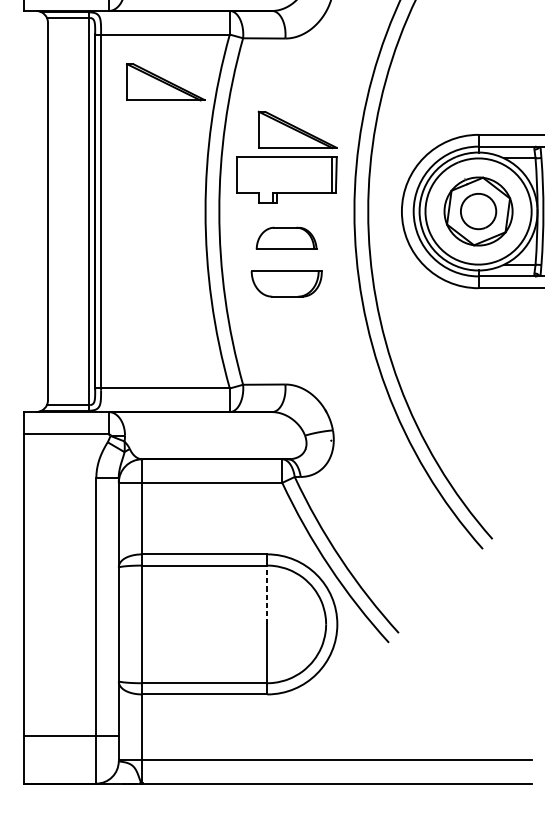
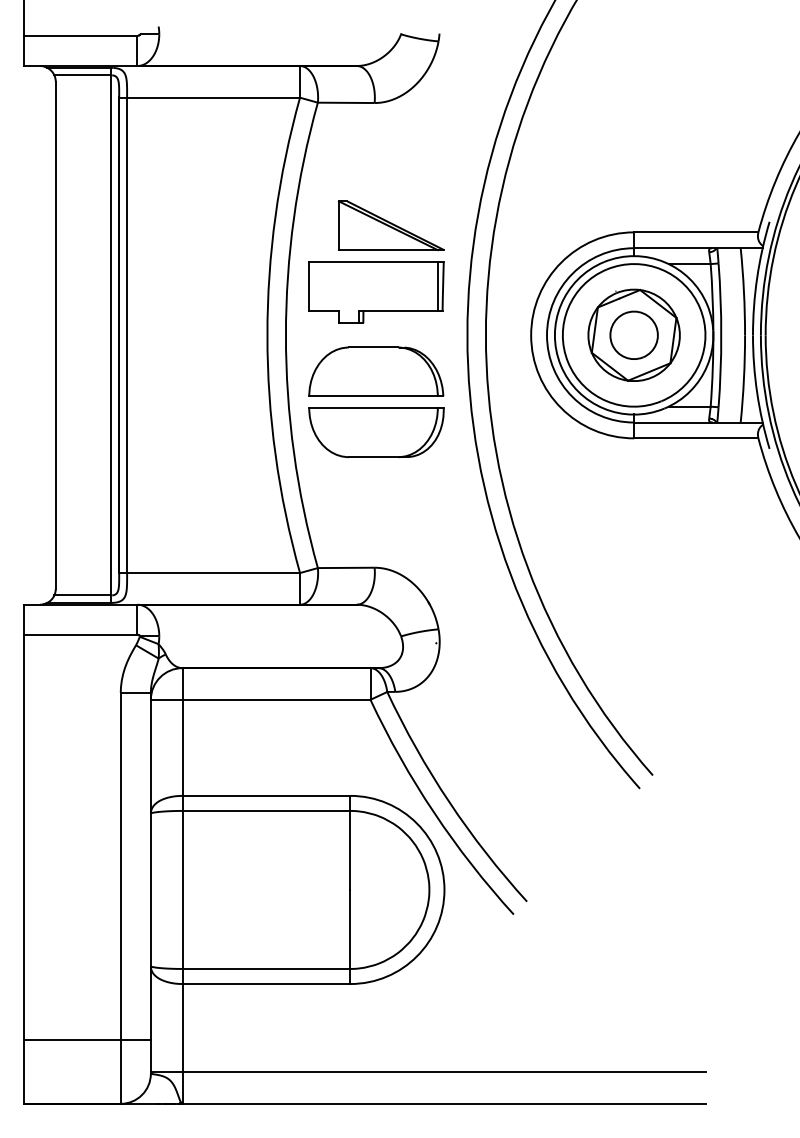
part: (165, 82) -> (213, 161), removed
part: (286, 238) -> (376, 371), size x1.67
part: (286, 283) -> (376, 432), size x1.43
line: (267, 595) -> (350, 850), dashed -> solid

